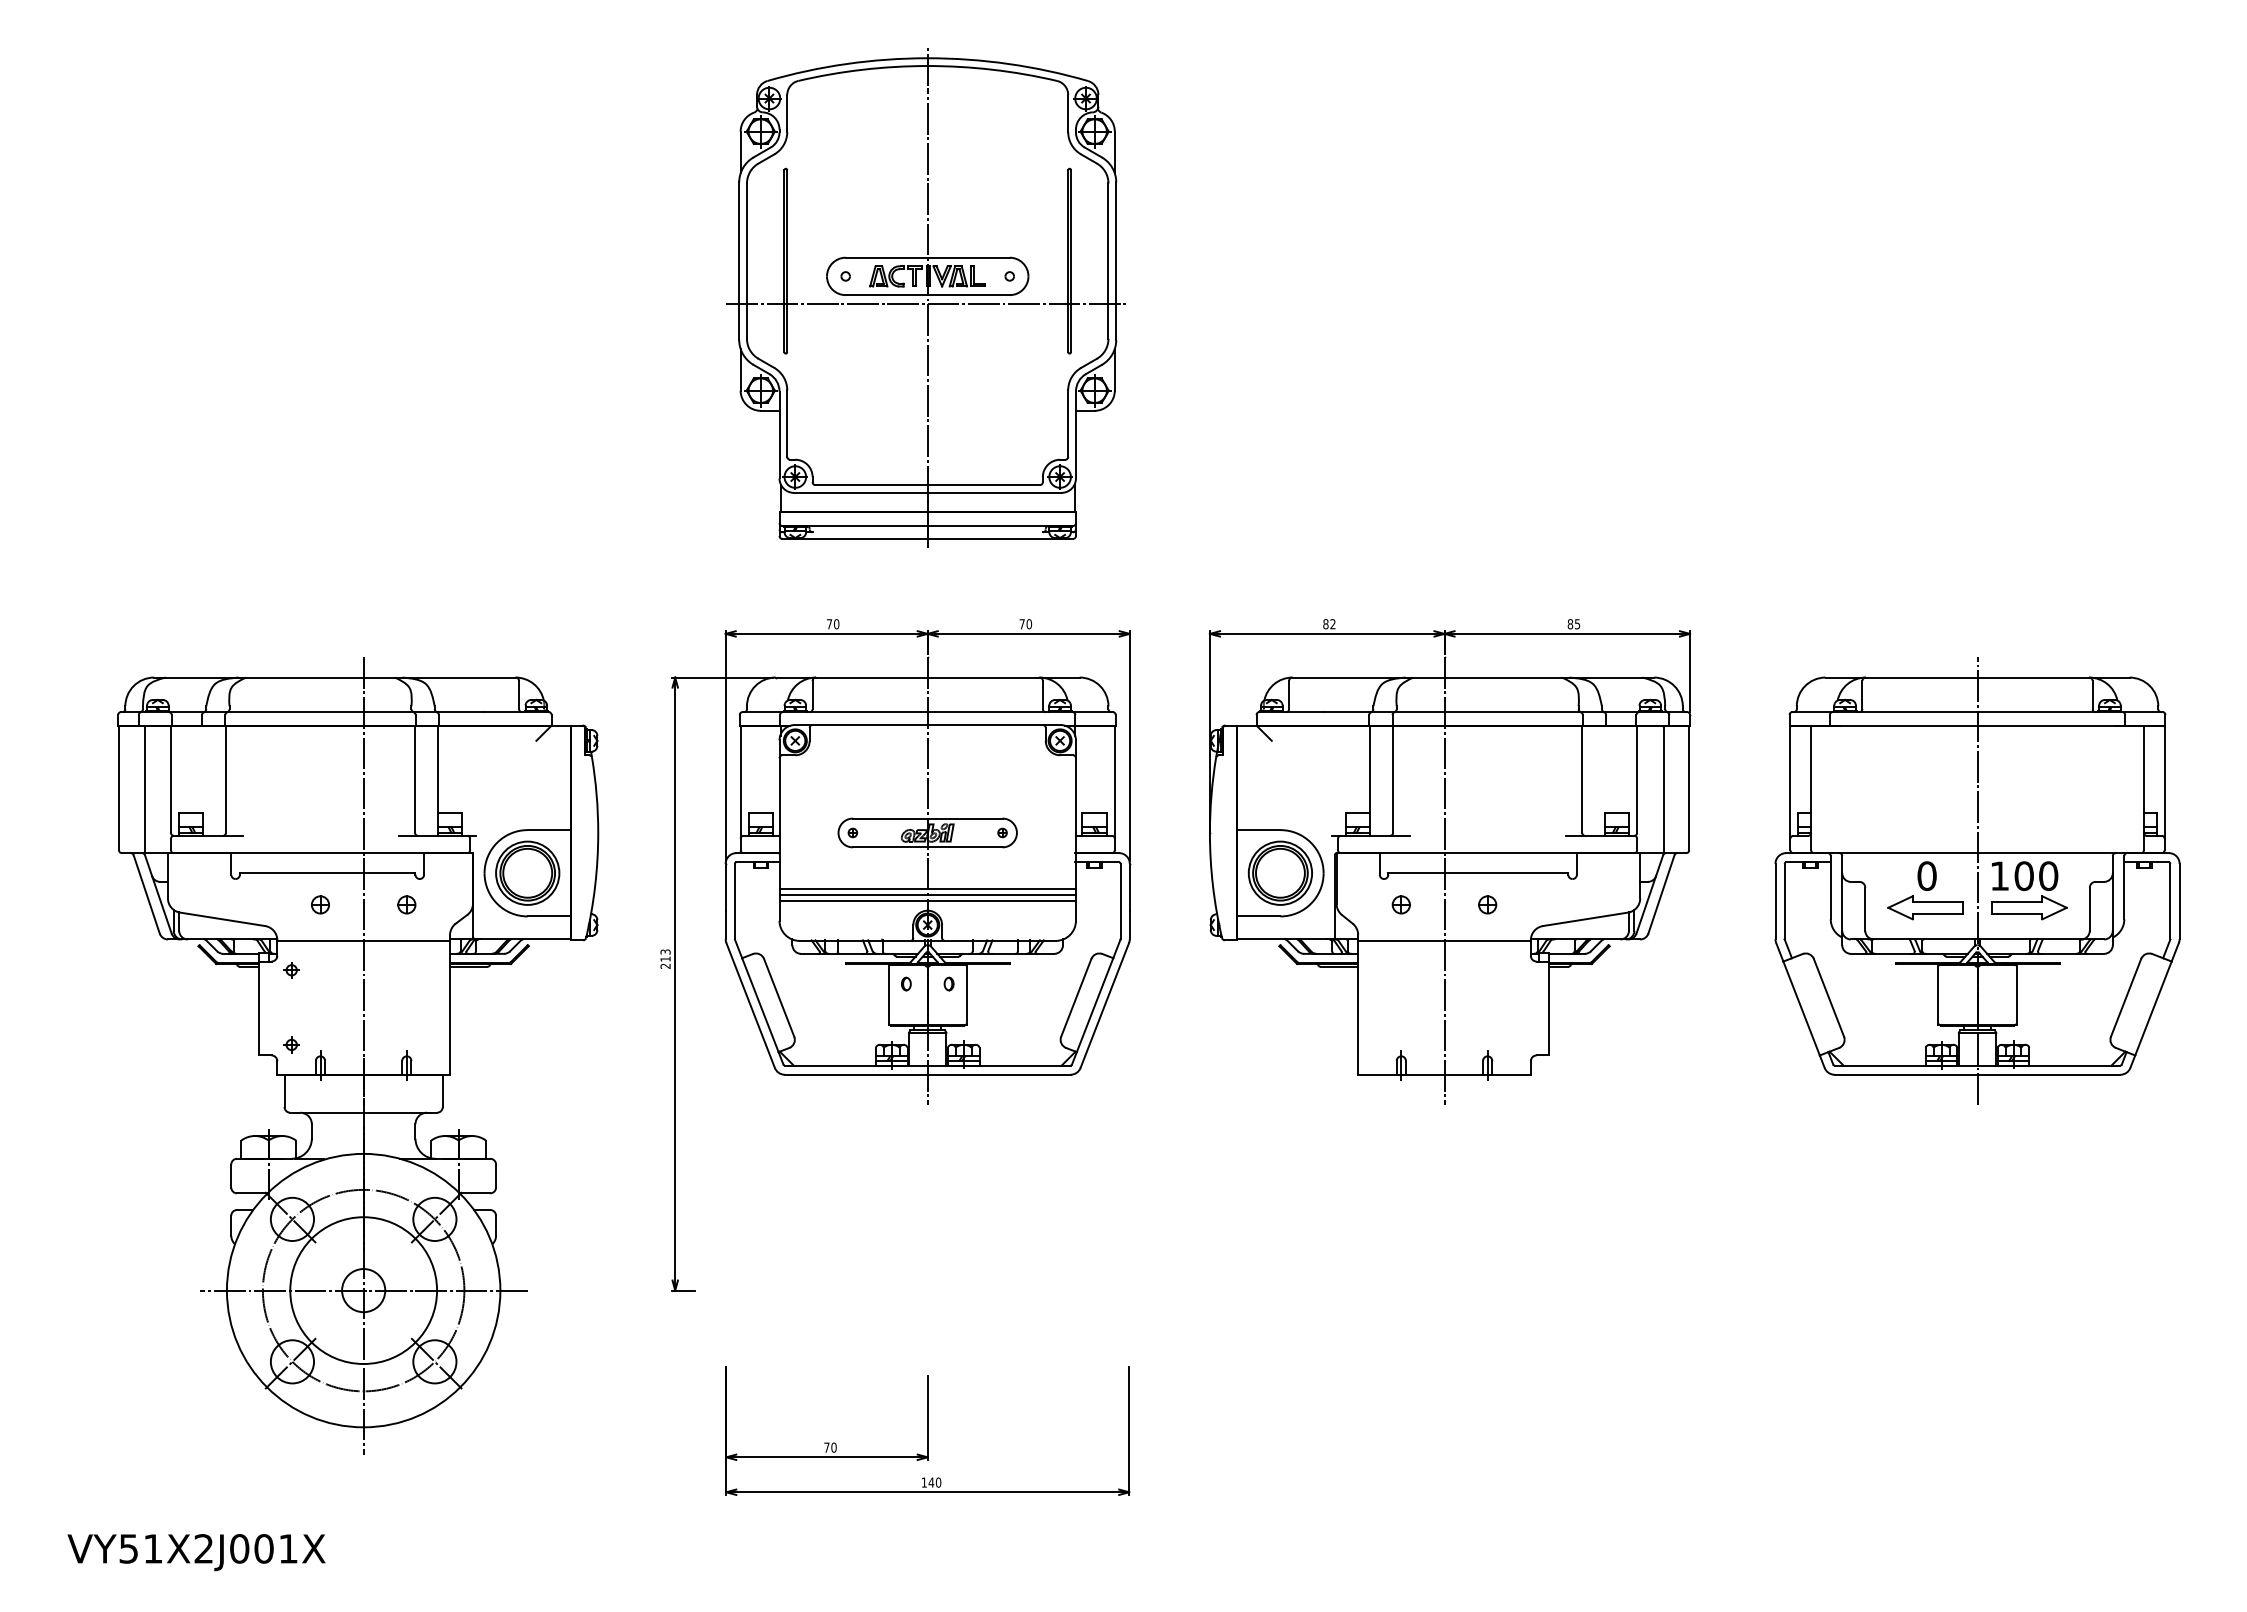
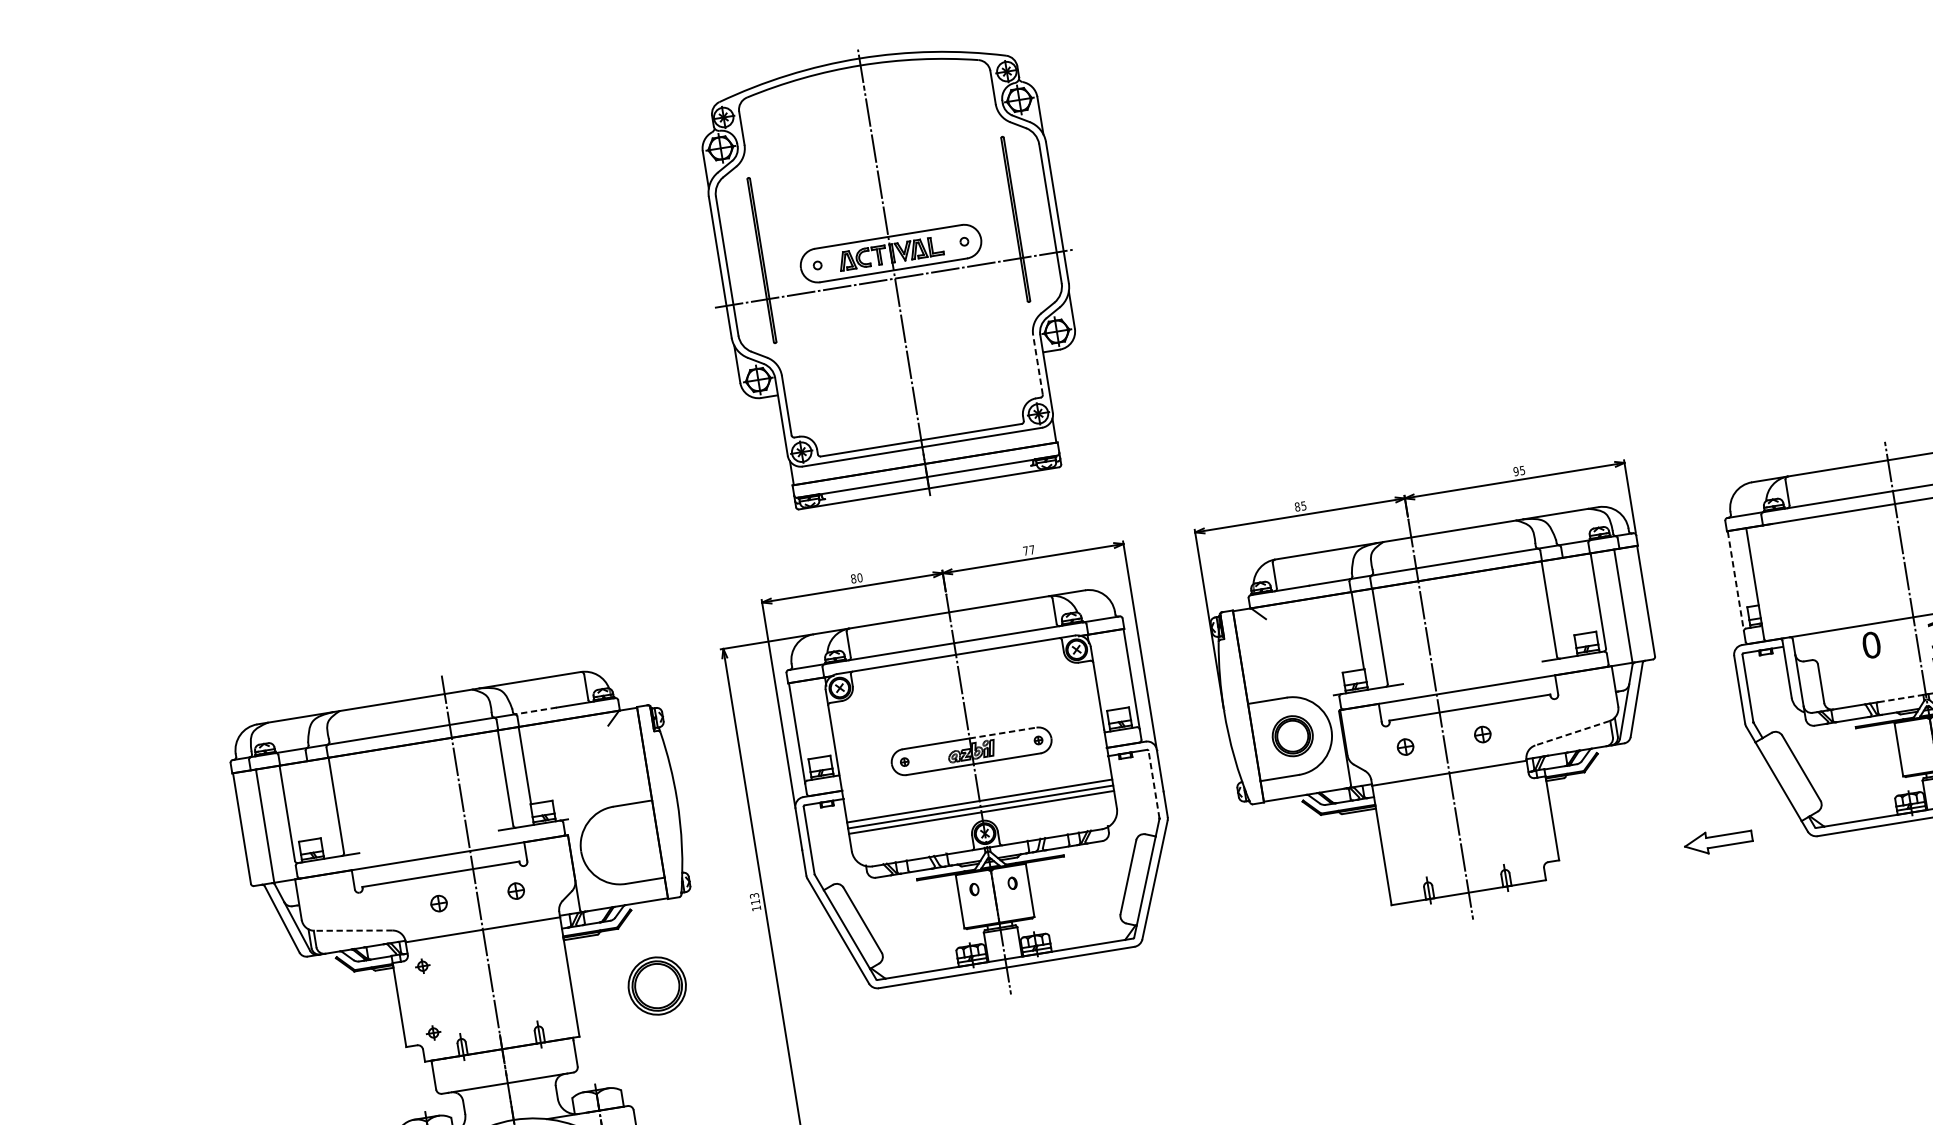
line: (1068, 423) -> (1038, 364), solid -> dashed
text: (829, 624) -> (853, 579), 70 -> 80
text: (1029, 624) -> (1032, 550), 70 -> 77
text: (1332, 624) -> (1303, 506), 82 -> 85
text: (1570, 624) -> (1516, 471), 85 -> 95
line: (460, 712) -> (536, 711), solid -> dashed
line: (1790, 782) -> (1735, 581), solid -> dashed
line: (965, 818) -> (1003, 732), solid -> dashed
part: (527, 872) -> (656, 985), moved
part: (1279, 872) -> (1291, 735), size x0.7
line: (1120, 901) -> (1153, 784), solid -> dashed
part: (1925, 907) -> (1718, 841), moved
line: (222, 919) -> (353, 930), solid -> dashed
line: (1585, 919) -> (1572, 733), solid -> dashed
line: (1950, 939) -> (1901, 698), solid -> dashed
text: (665, 966) -> (756, 908), 213 -> 113

